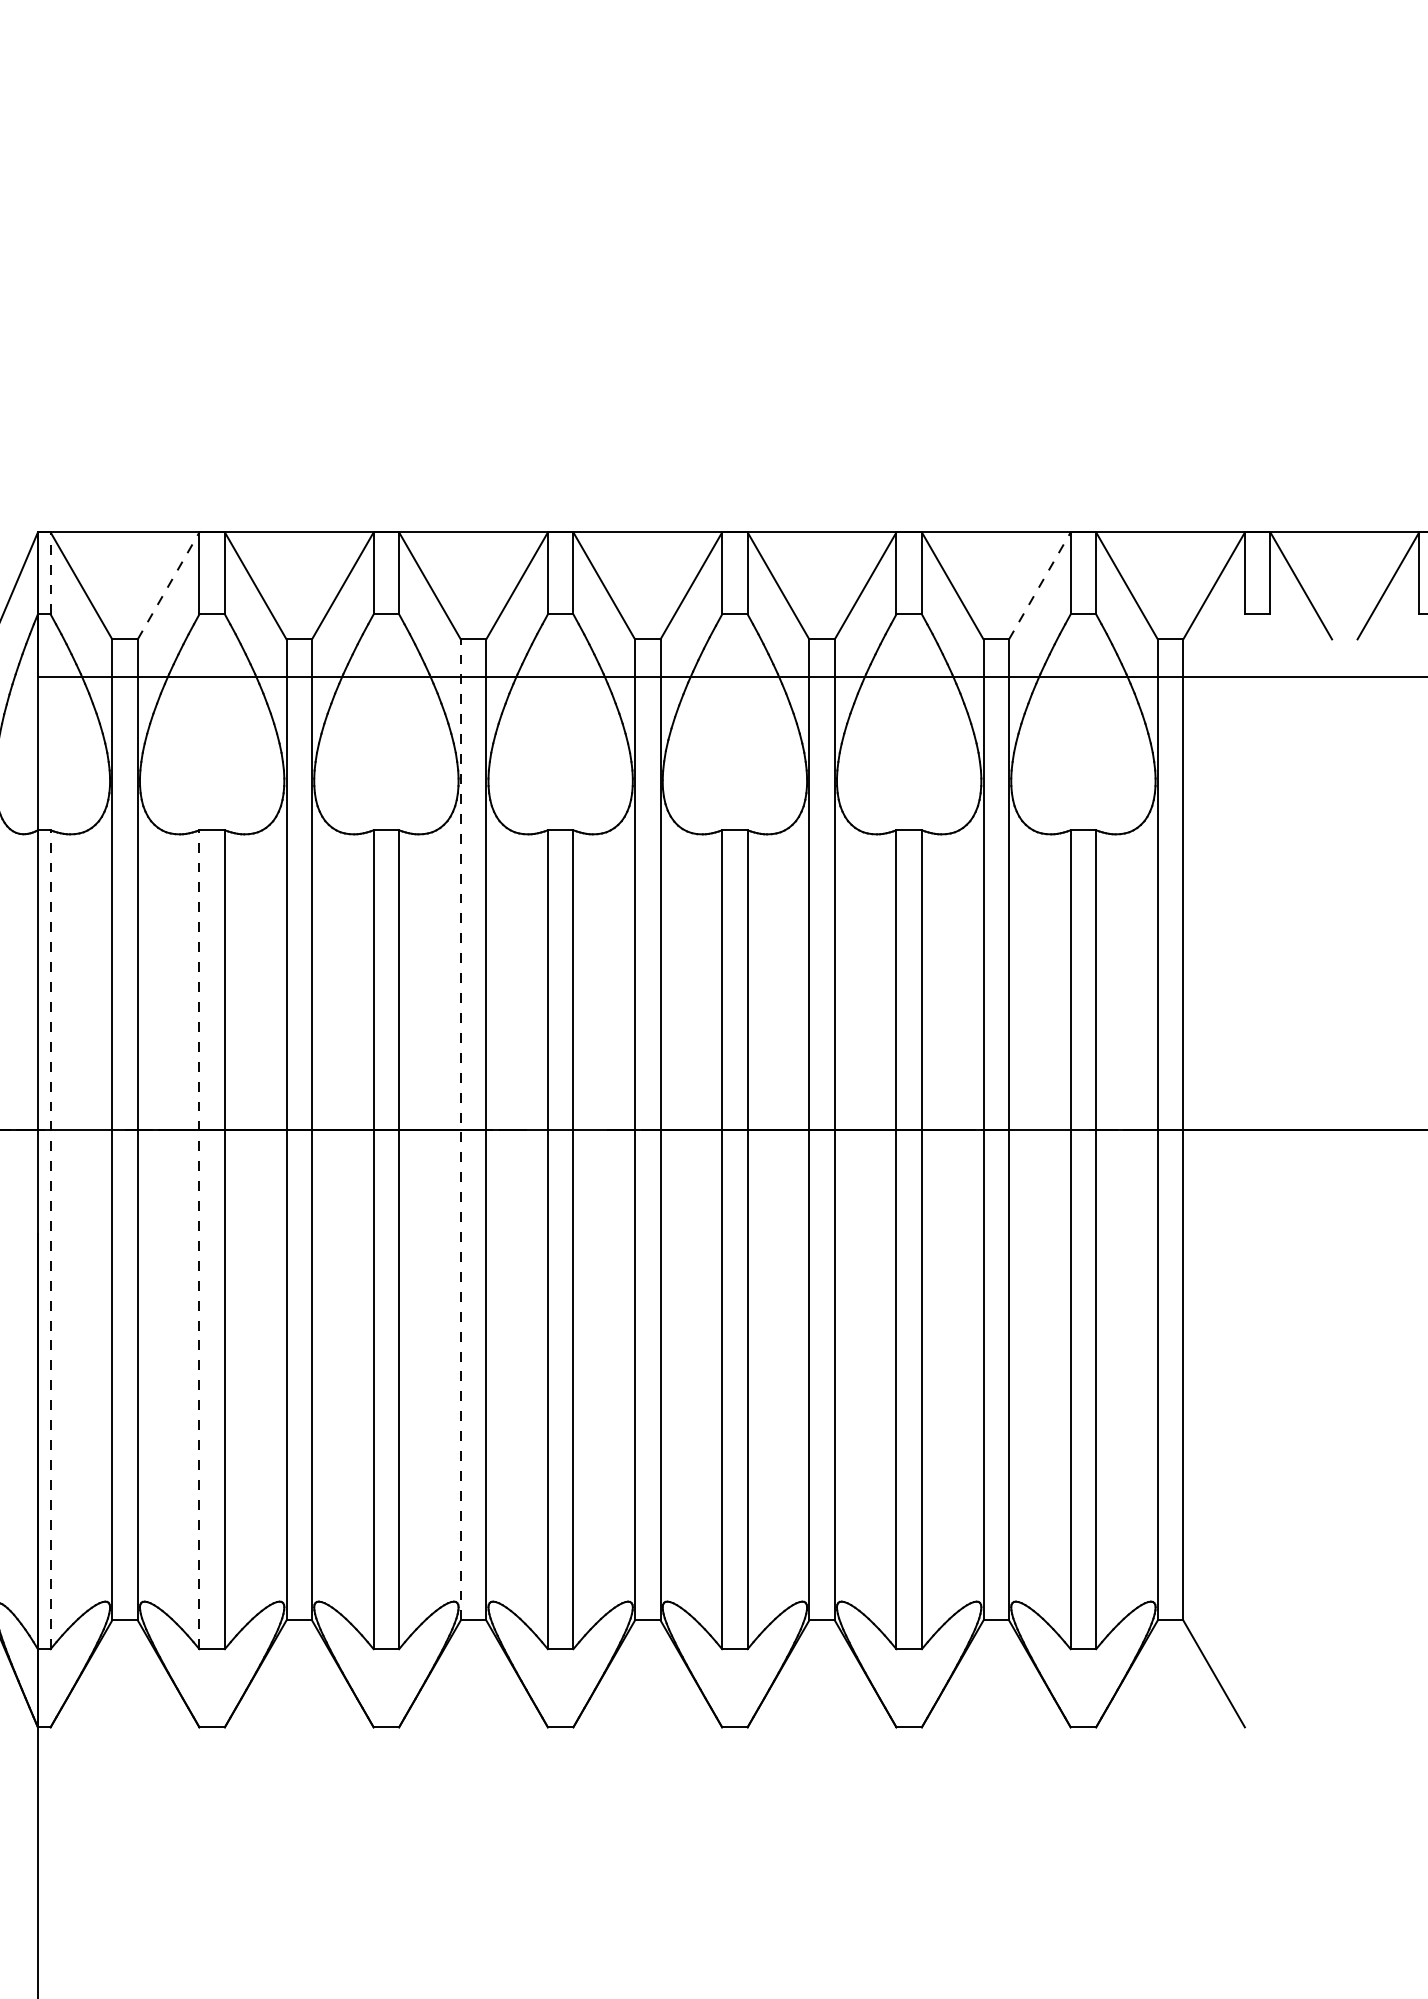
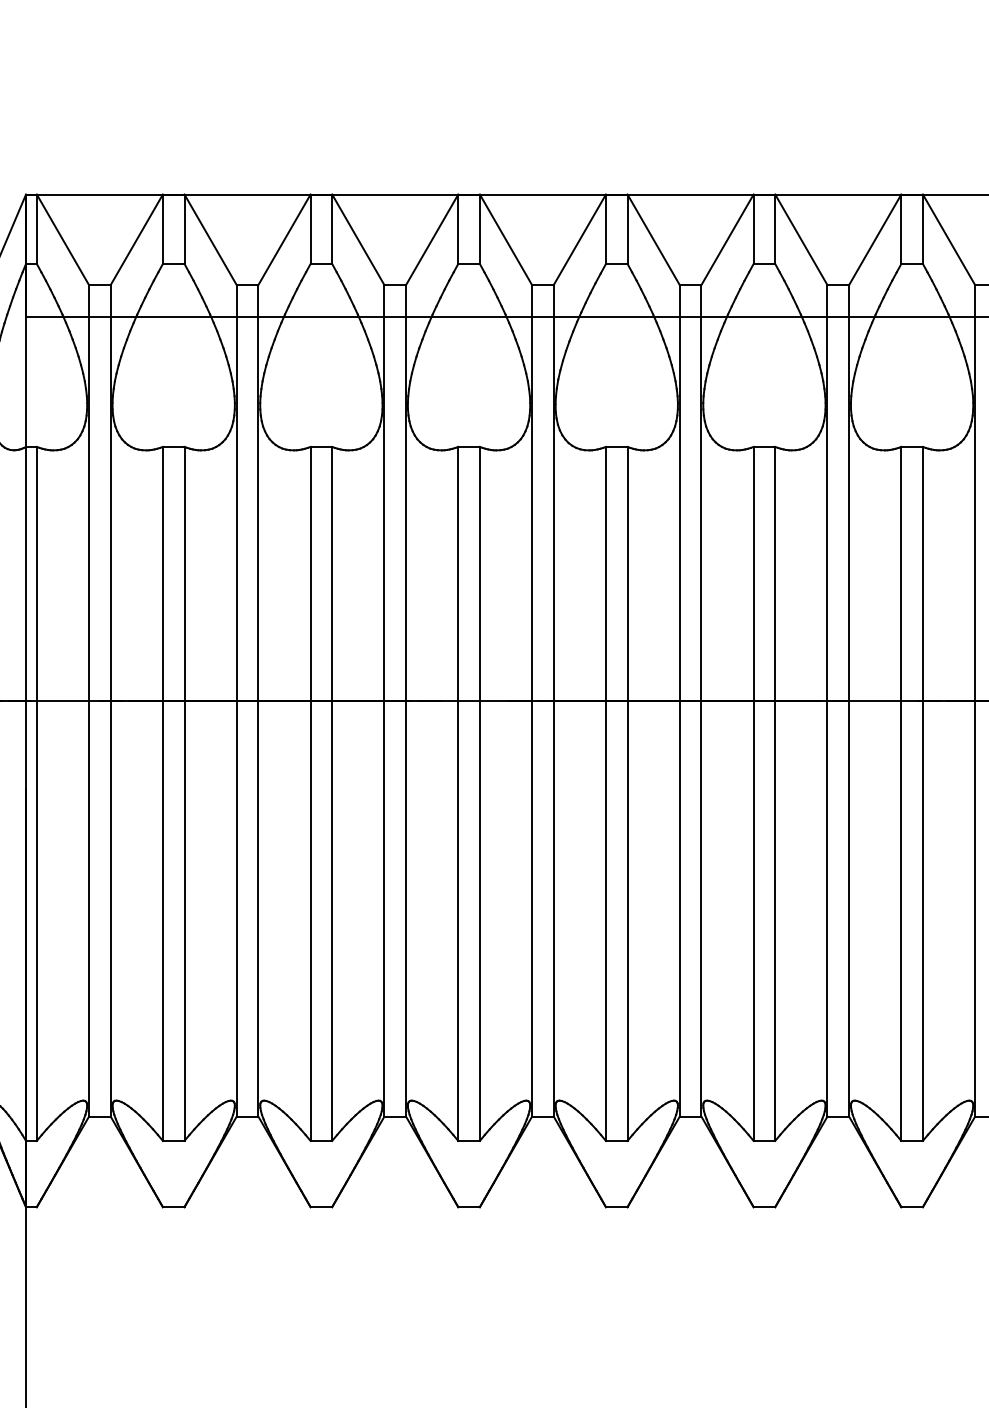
line: (50, 573) -> (36, 229), dashed -> solid
line: (168, 585) -> (136, 239), dashed -> solid
line: (1039, 585) -> (874, 239), dashed -> solid
line: (460, 1129) -> (384, 700), dashed -> solid
line: (50, 1239) -> (36, 793), dashed -> solid
line: (199, 1239) -> (162, 793), dashed -> solid

